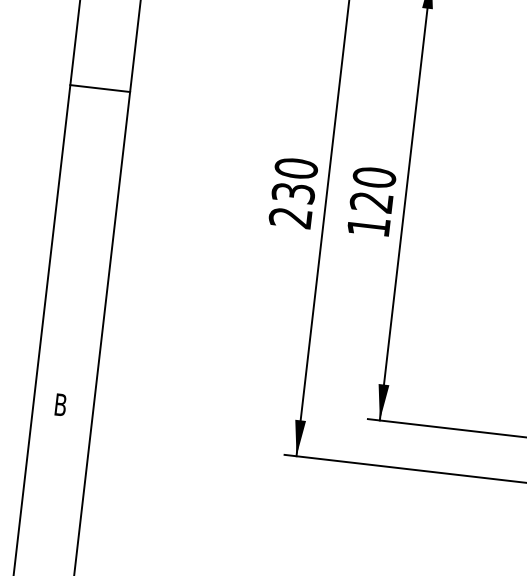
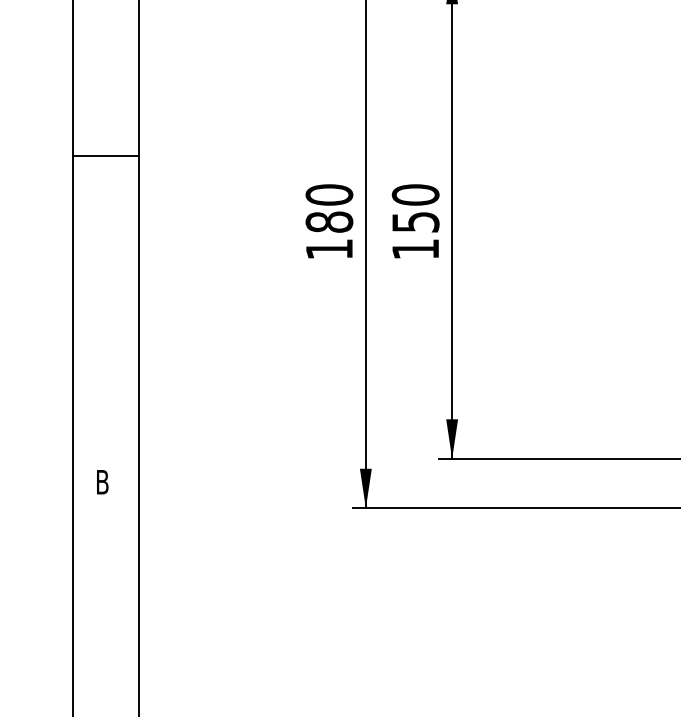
line: (100, 88) -> (105, 155), moved
text: (371, 202) -> (415, 222), 120 -> 150
text: (292, 205) -> (329, 235), 230 -> 180

